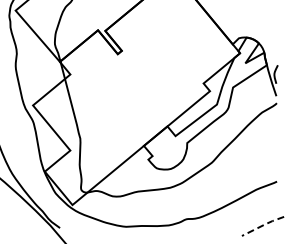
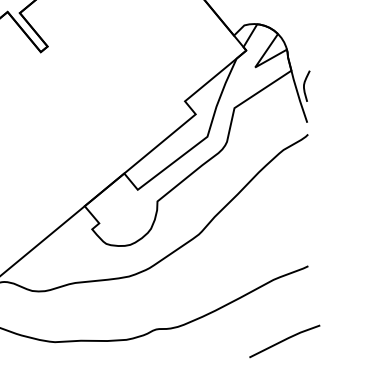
line: (263, 225) -> (285, 339), dashed -> solid

